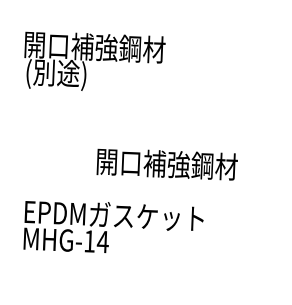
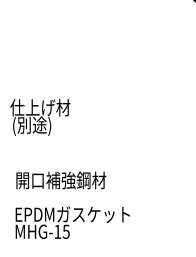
text: (94, 46) -> (55, 107), 開口補強鋼材 -> 仕上げ材
text: (167, 164) -> (61, 180), moved
text: (103, 241) -> (66, 231), MHG-14 -> MHG-15

